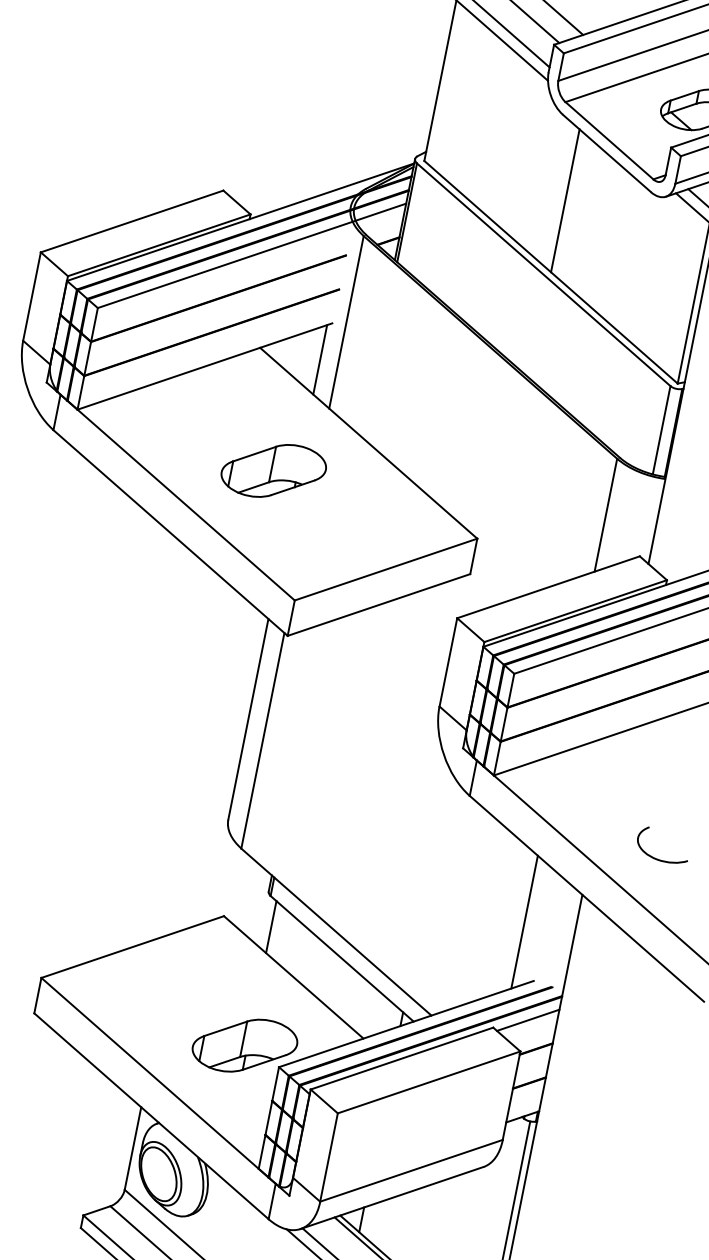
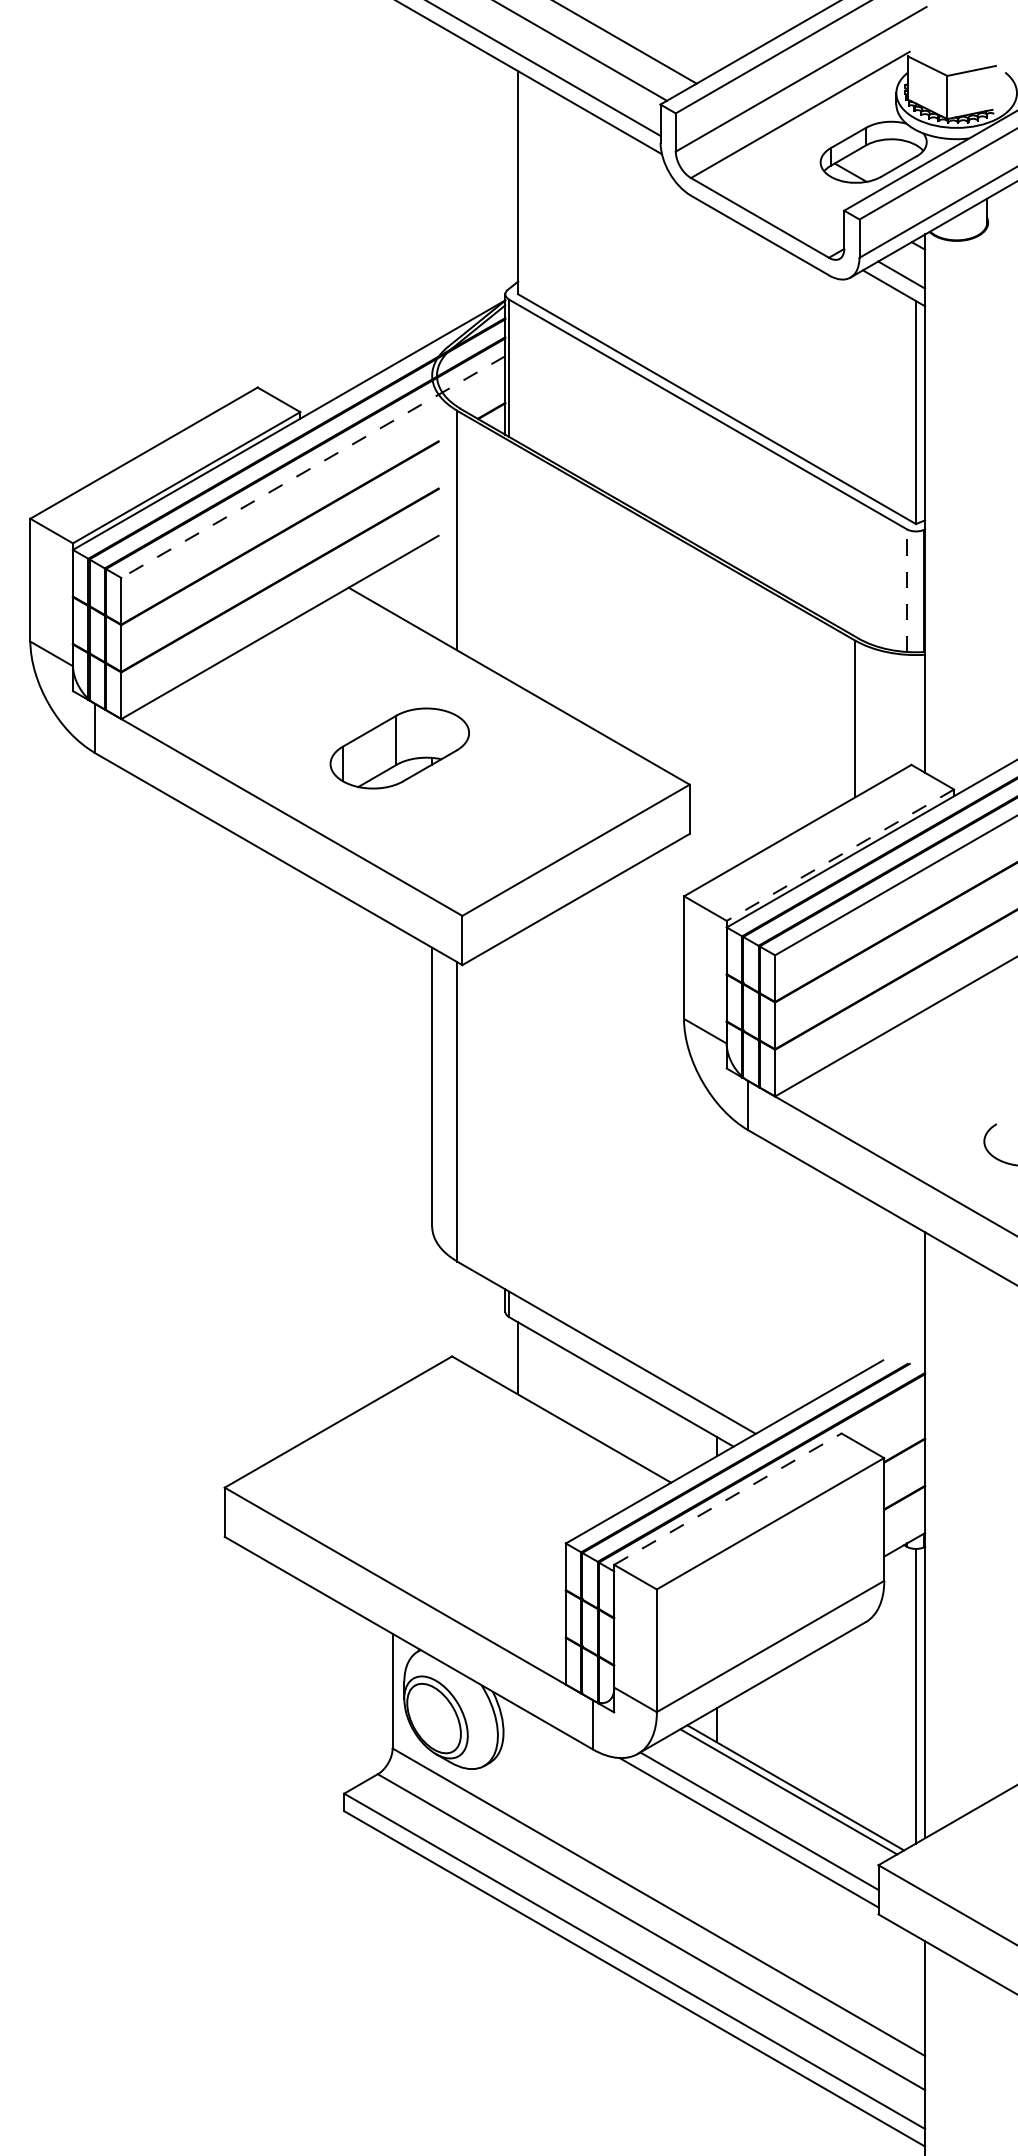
line: (565, 200) -> (717, 309), removed
line: (252, 256) -> (313, 467), solid -> dashed
line: (320, 359) -> (432, 587), removed
line: (661, 430) -> (906, 590), solid -> dashed
line: (574, 611) -> (839, 855), solid -> dashed
line: (524, 921) -> (855, 1283), removed
line: (528, 1019) -> (886, 1413), removed
part: (244, 1045) -> (514, 1523), removed
line: (402, 1058) -> (728, 1498), solid -> dashed

